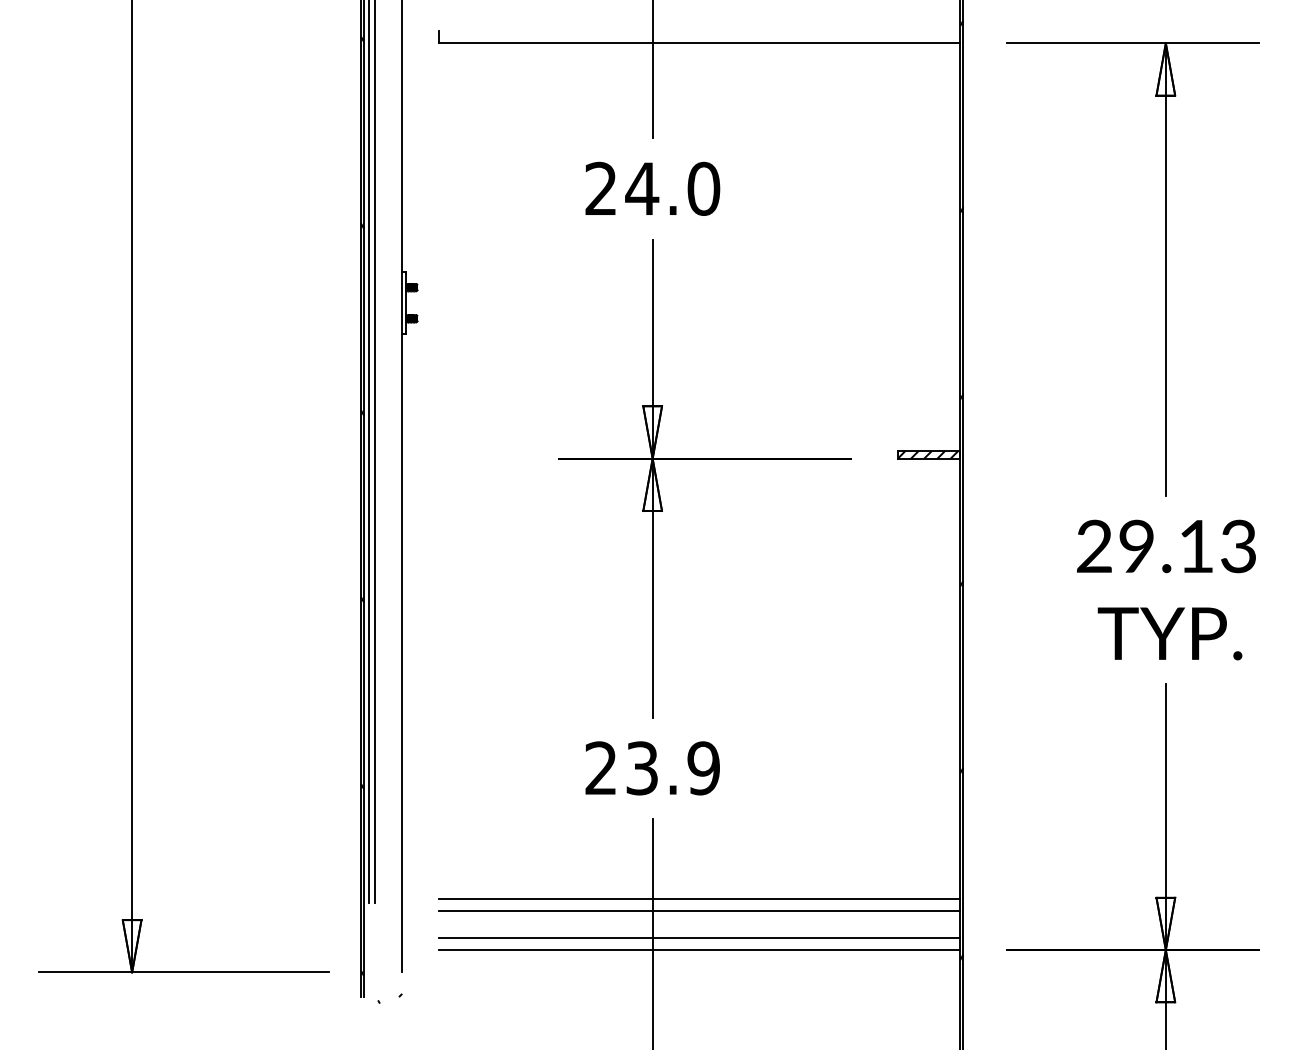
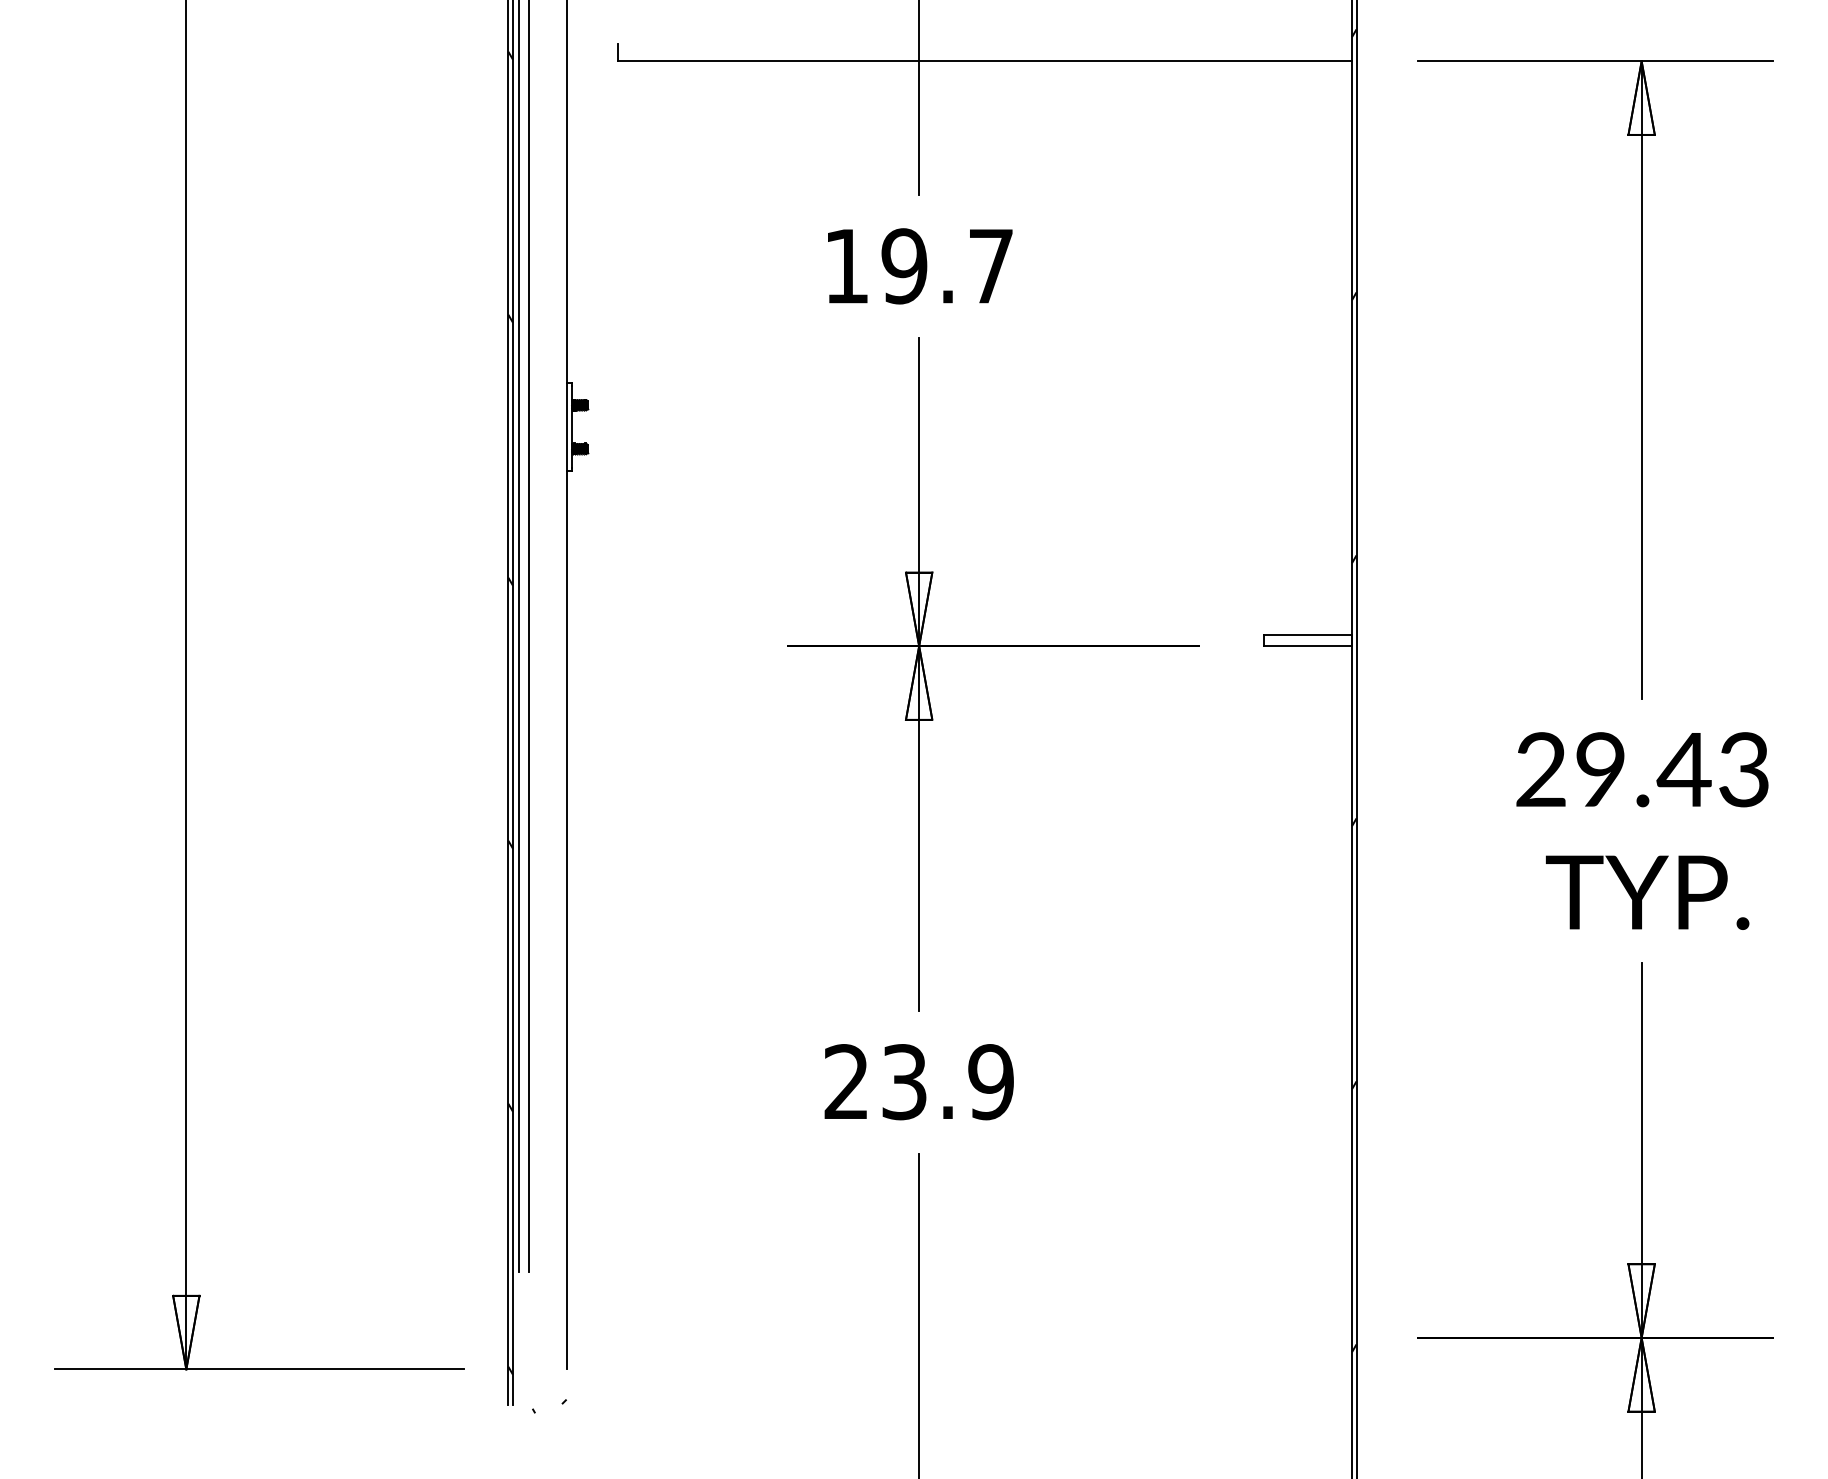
text: (652, 189) -> (919, 266), 24.0 -> 19.7
hatch: (927, 454) -> (1306, 640), removed
text: (1195, 546) -> (1683, 769), 29.13 -> 29.43
line: (699, 899) -> (984, 1266), removed
line: (699, 911) -> (984, 1283), removed
line: (699, 938) -> (984, 1321), removed
line: (699, 949) -> (984, 1337), removed

